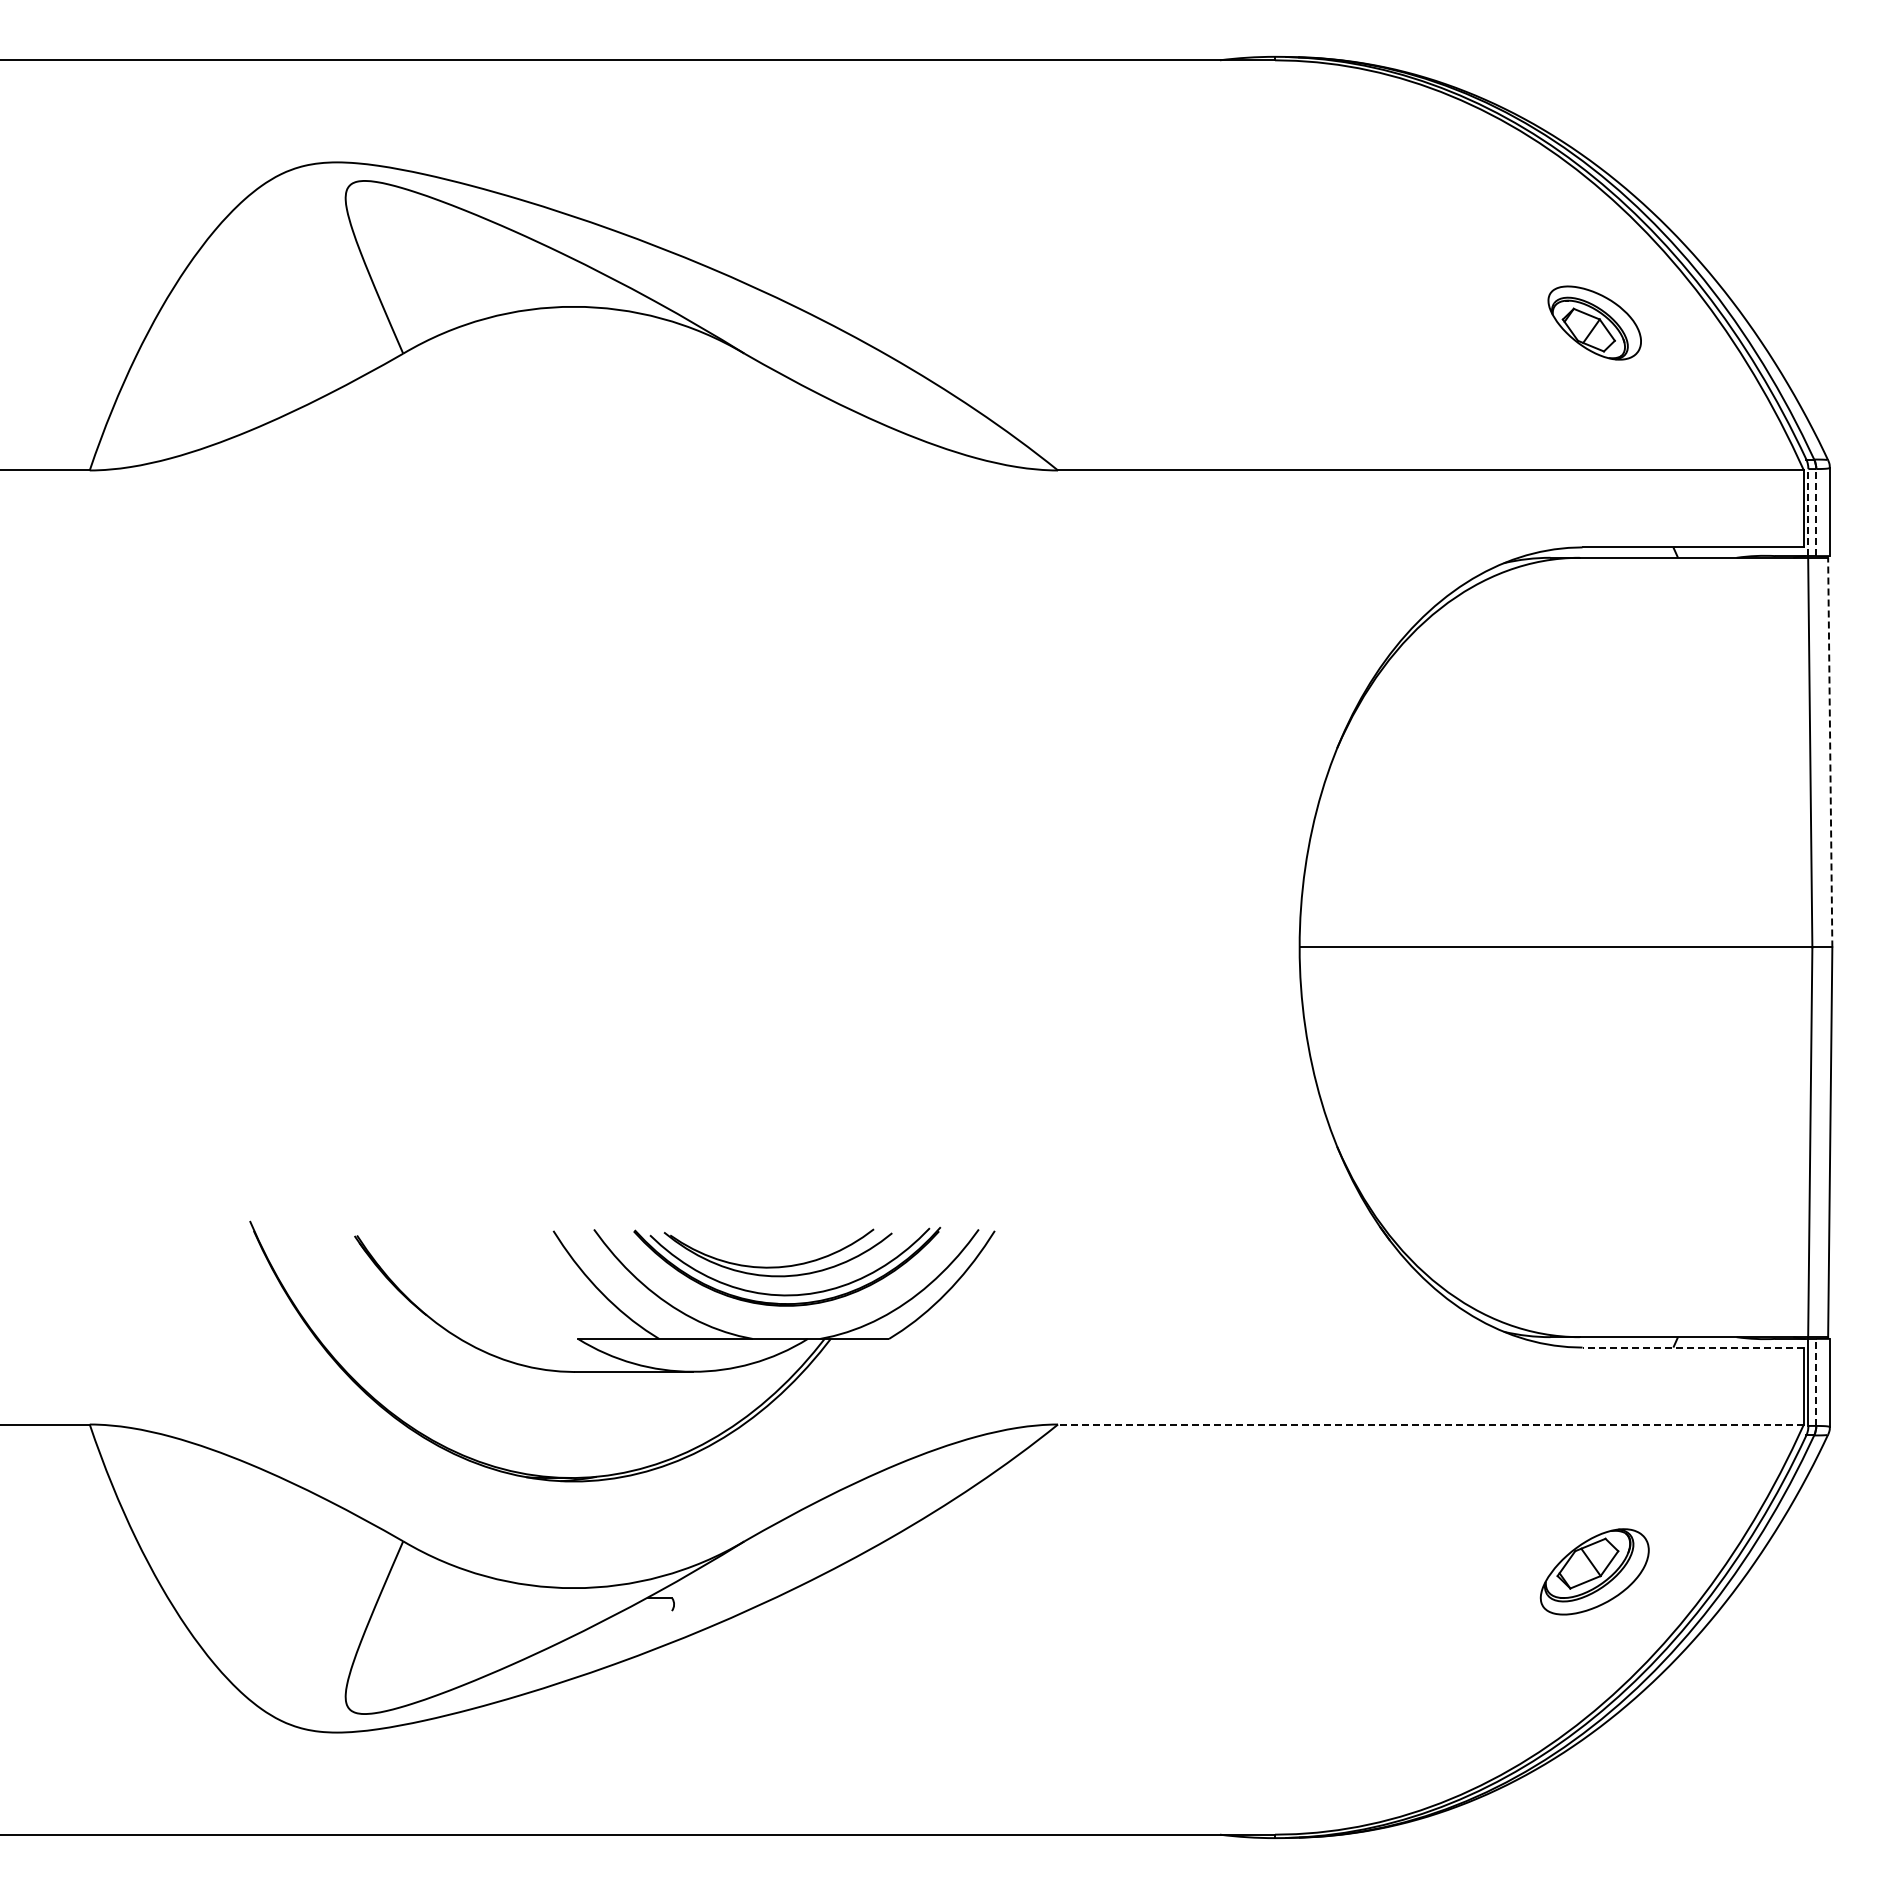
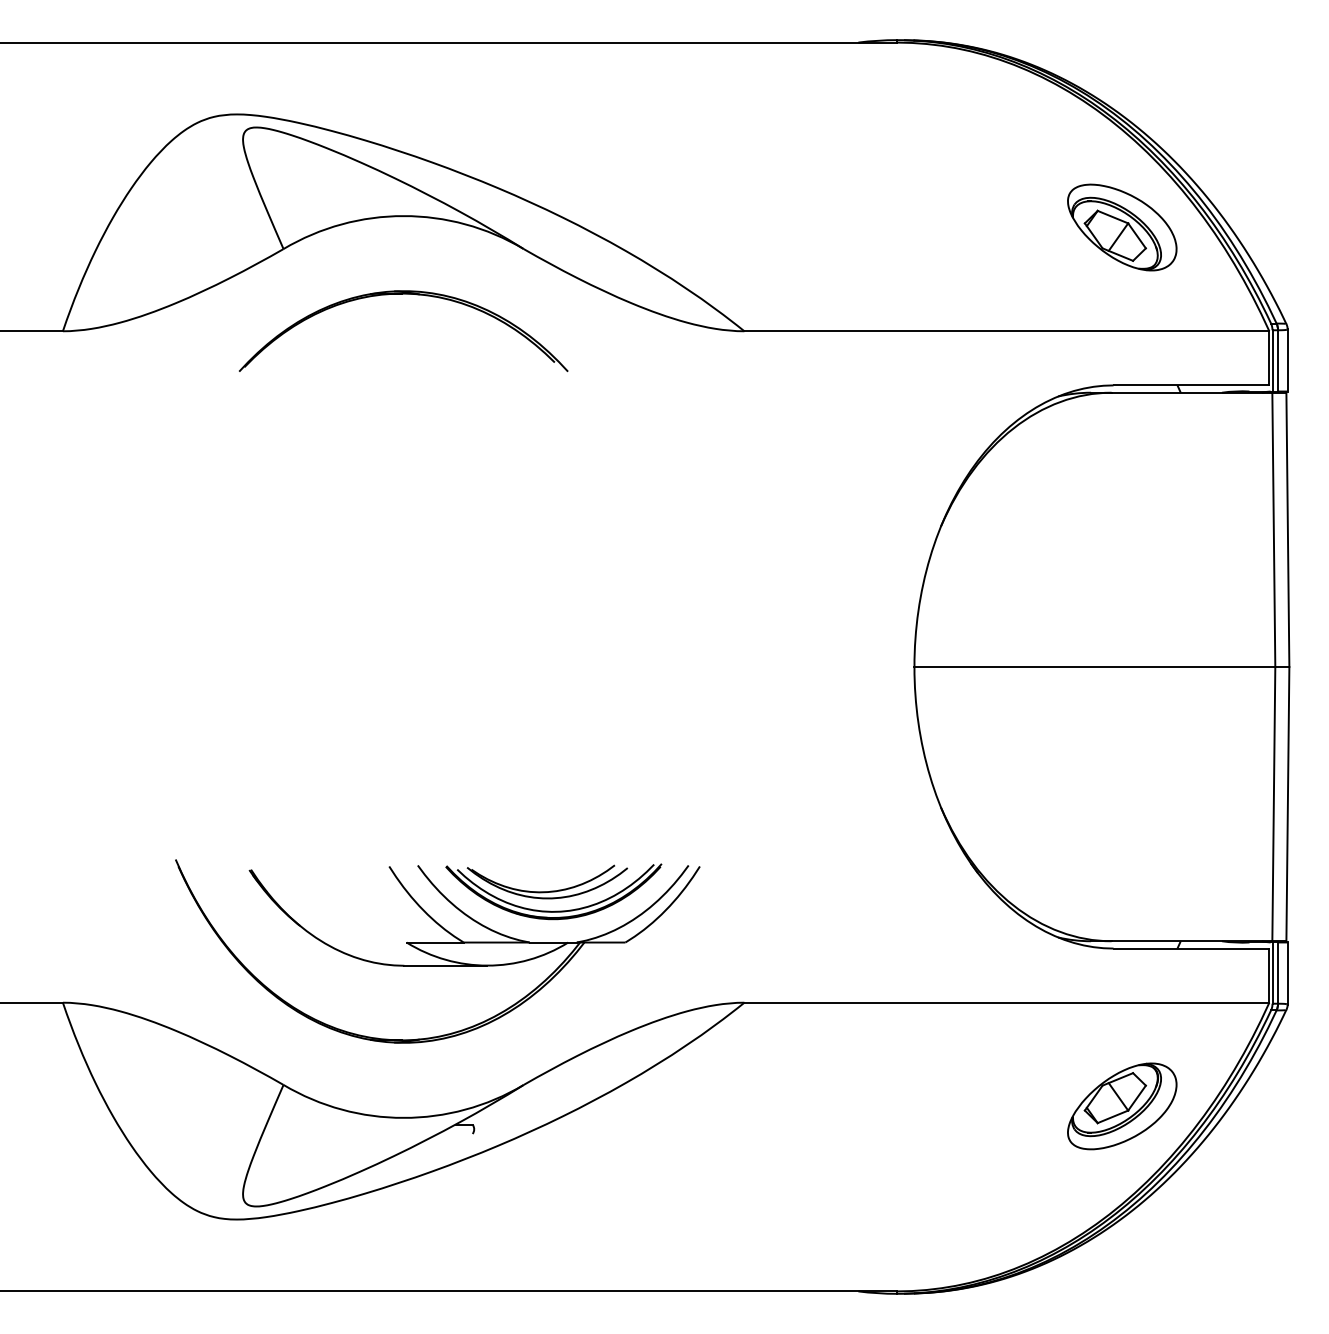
part: (1594, 322) -> (1121, 227), size x1.67
part: (580, 418) -> (408, 294), added
line: (1808, 512) -> (1272, 360), dashed -> solid
line: (1816, 512) -> (1278, 360), dashed -> solid
line: (1830, 752) -> (1288, 529), dashed -> solid
line: (1693, 1347) -> (1191, 948), dashed -> solid
line: (1816, 1382) -> (1278, 973), dashed -> solid
line: (1430, 1424) -> (1006, 1002), dashed -> solid
part: (1594, 1571) -> (1121, 1106), size x1.43

